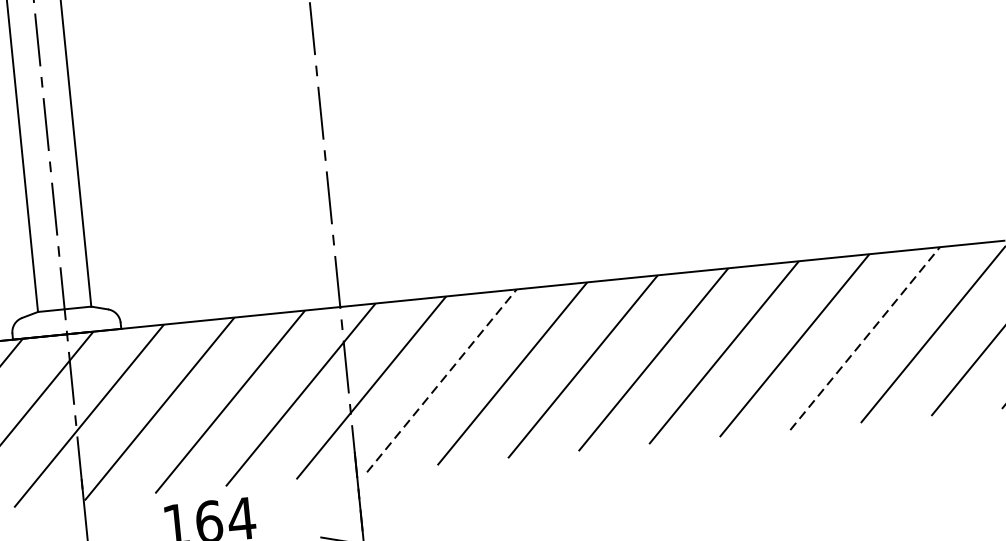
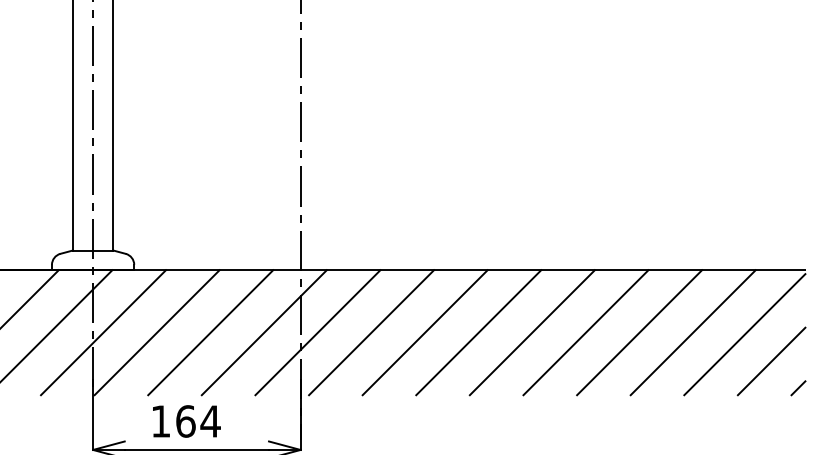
line: (865, 338) -> (693, 332), dashed -> solid
line: (441, 380) -> (371, 332), dashed -> solid

